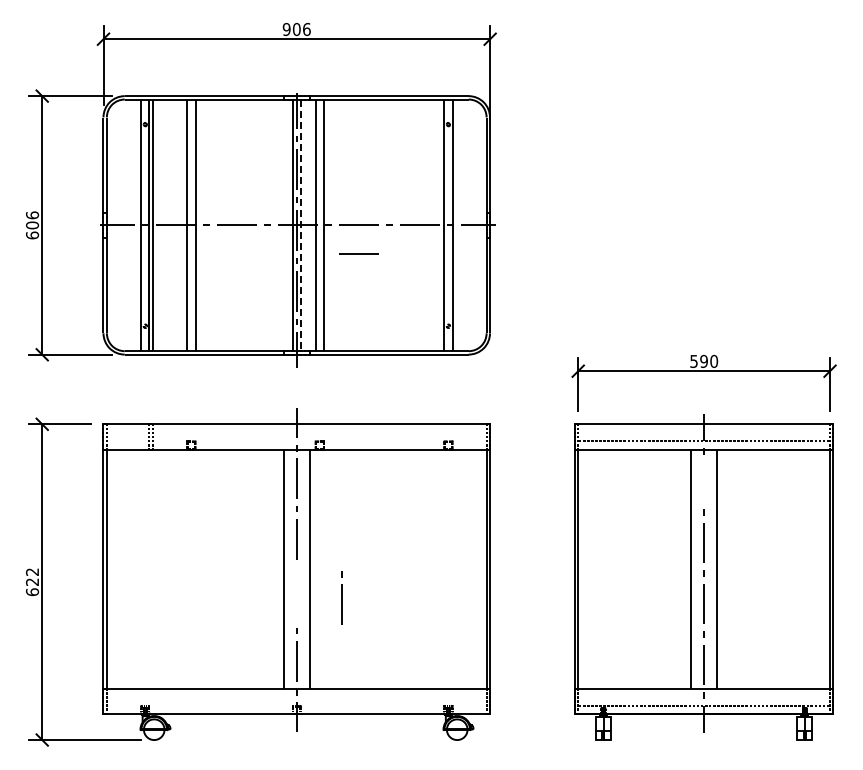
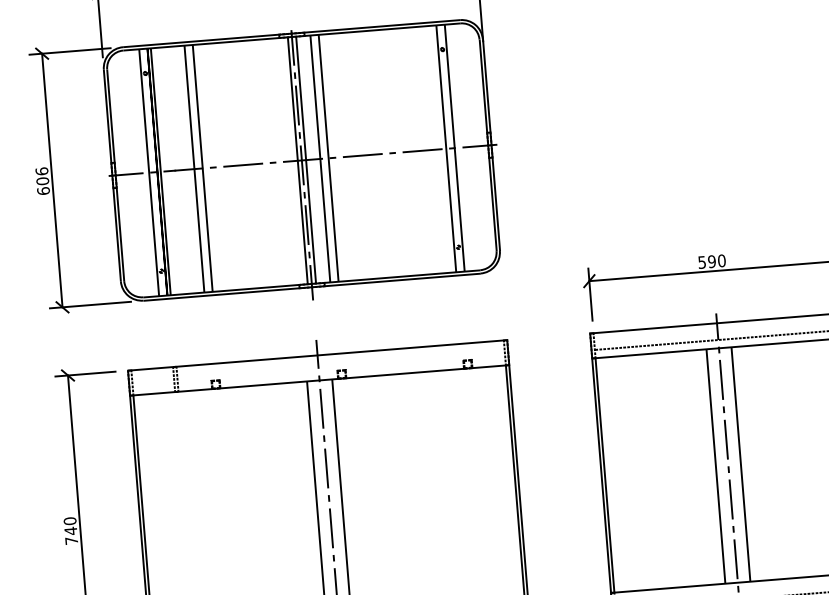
line: (301, 225) -> (306, 160), dashed -> solid
line: (358, 253) -> (364, 183), removed
line: (703, 481) -> (720, 379), added
text: (32, 582) -> (70, 531), 622 -> 740
line: (341, 597) -> (330, 521), moved

